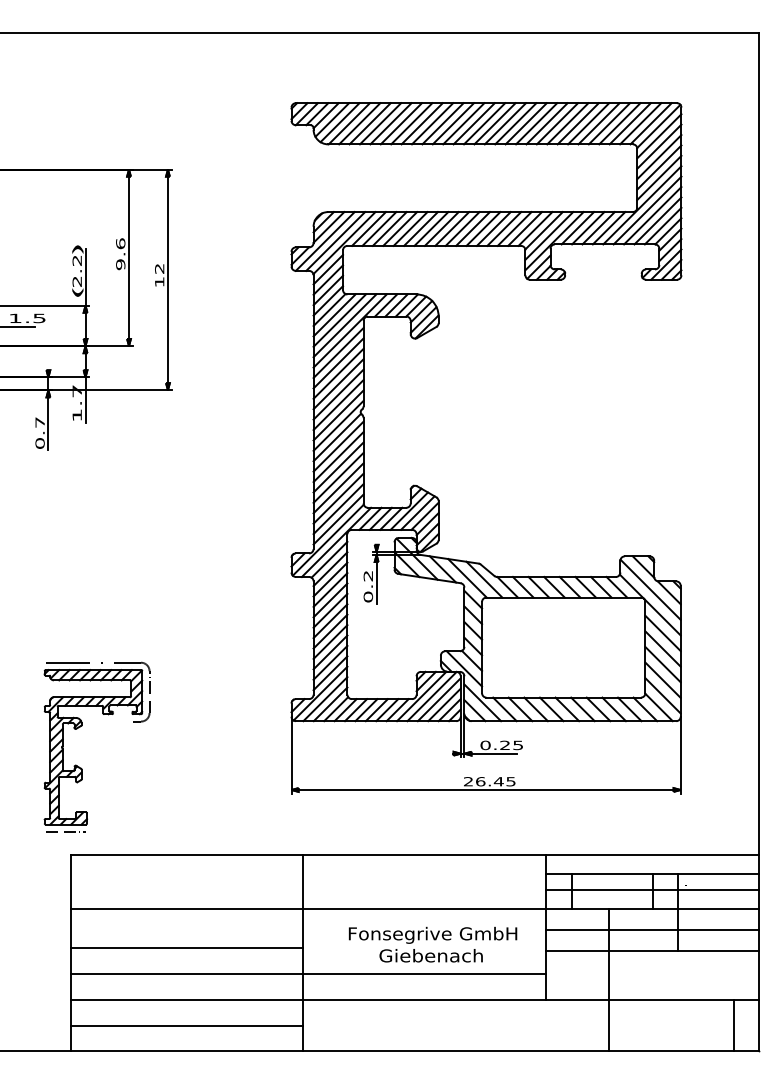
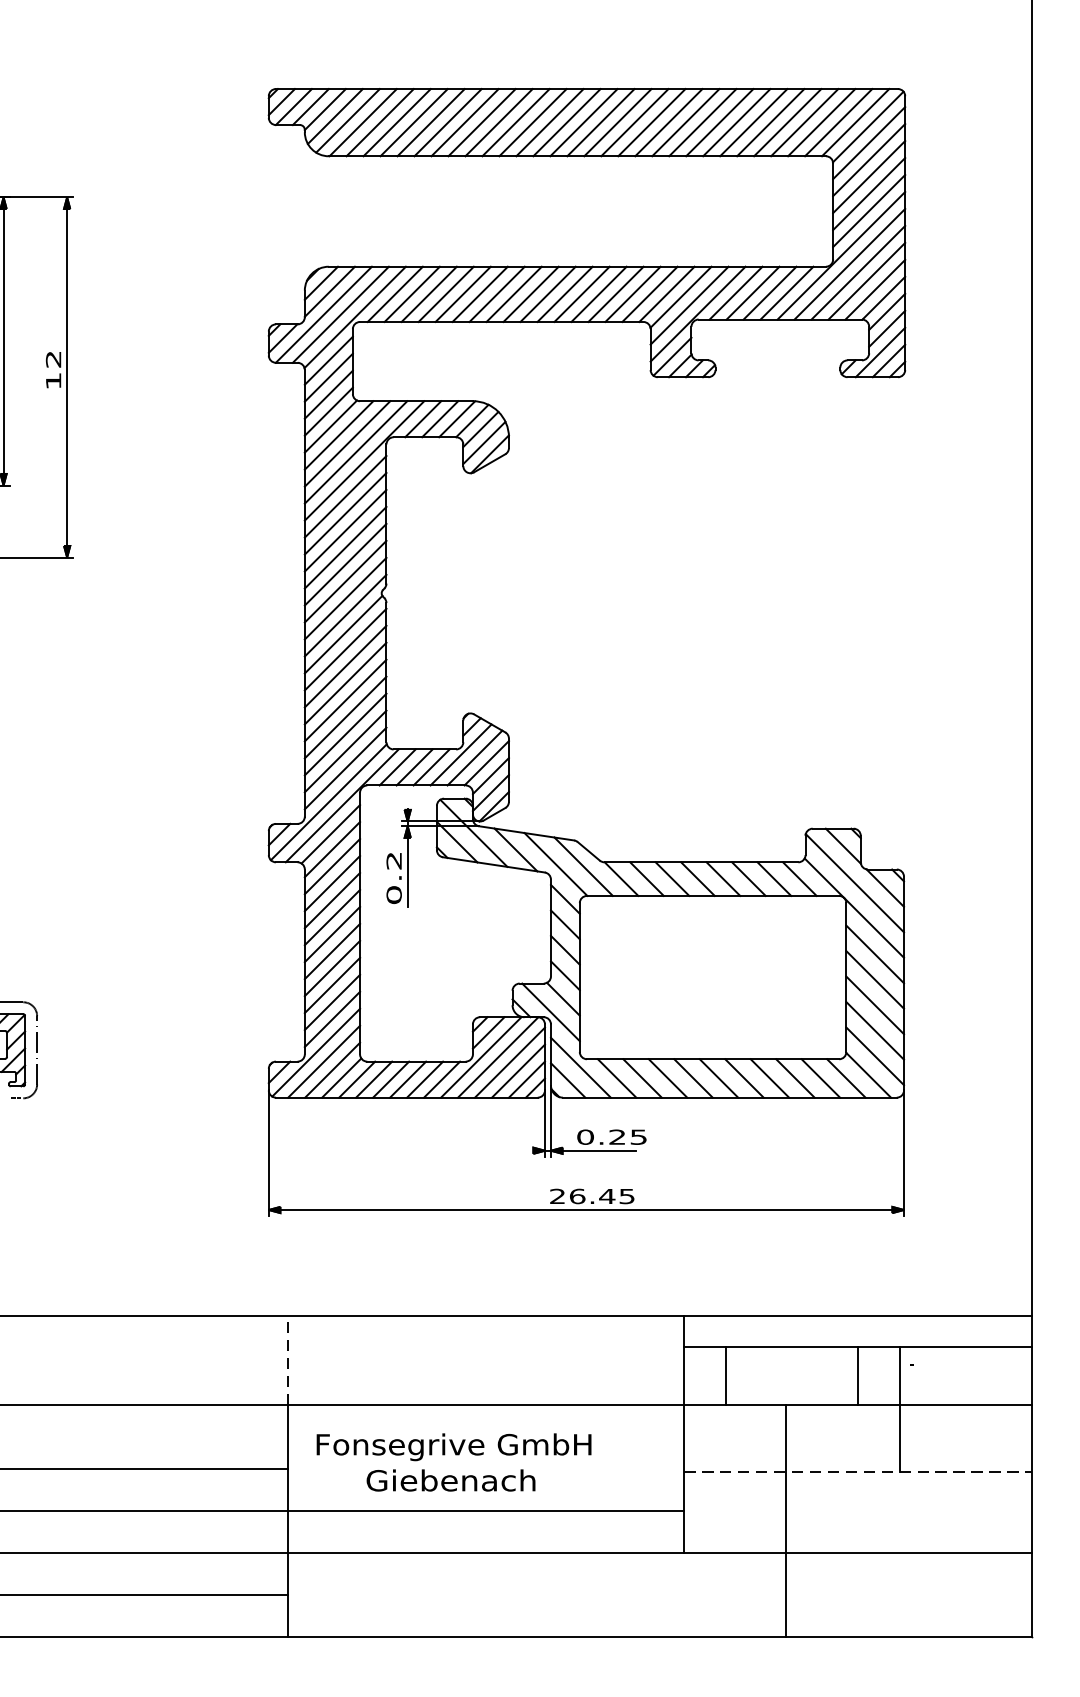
line: (303, 881) -> (288, 1359), solid -> dashed
line: (652, 889) -> (857, 1372), removed
line: (652, 929) -> (857, 1437), removed
text: (433, 944) -> (454, 1462), moved
line: (652, 950) -> (857, 1471), solid -> dashed
line: (733, 1025) -> (990, 1594), removed

